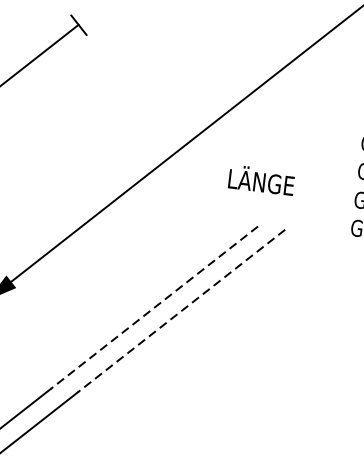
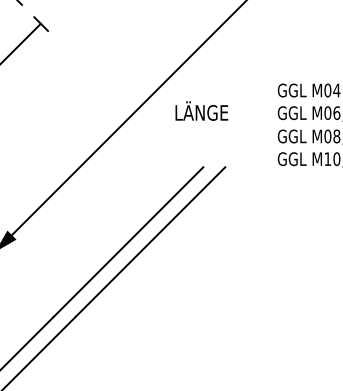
text: (261, 179) -> (201, 110), moved
line: (154, 308) -> (128, 242), dashed -> solid
line: (181, 311) -> (150, 242), dashed -> solid

